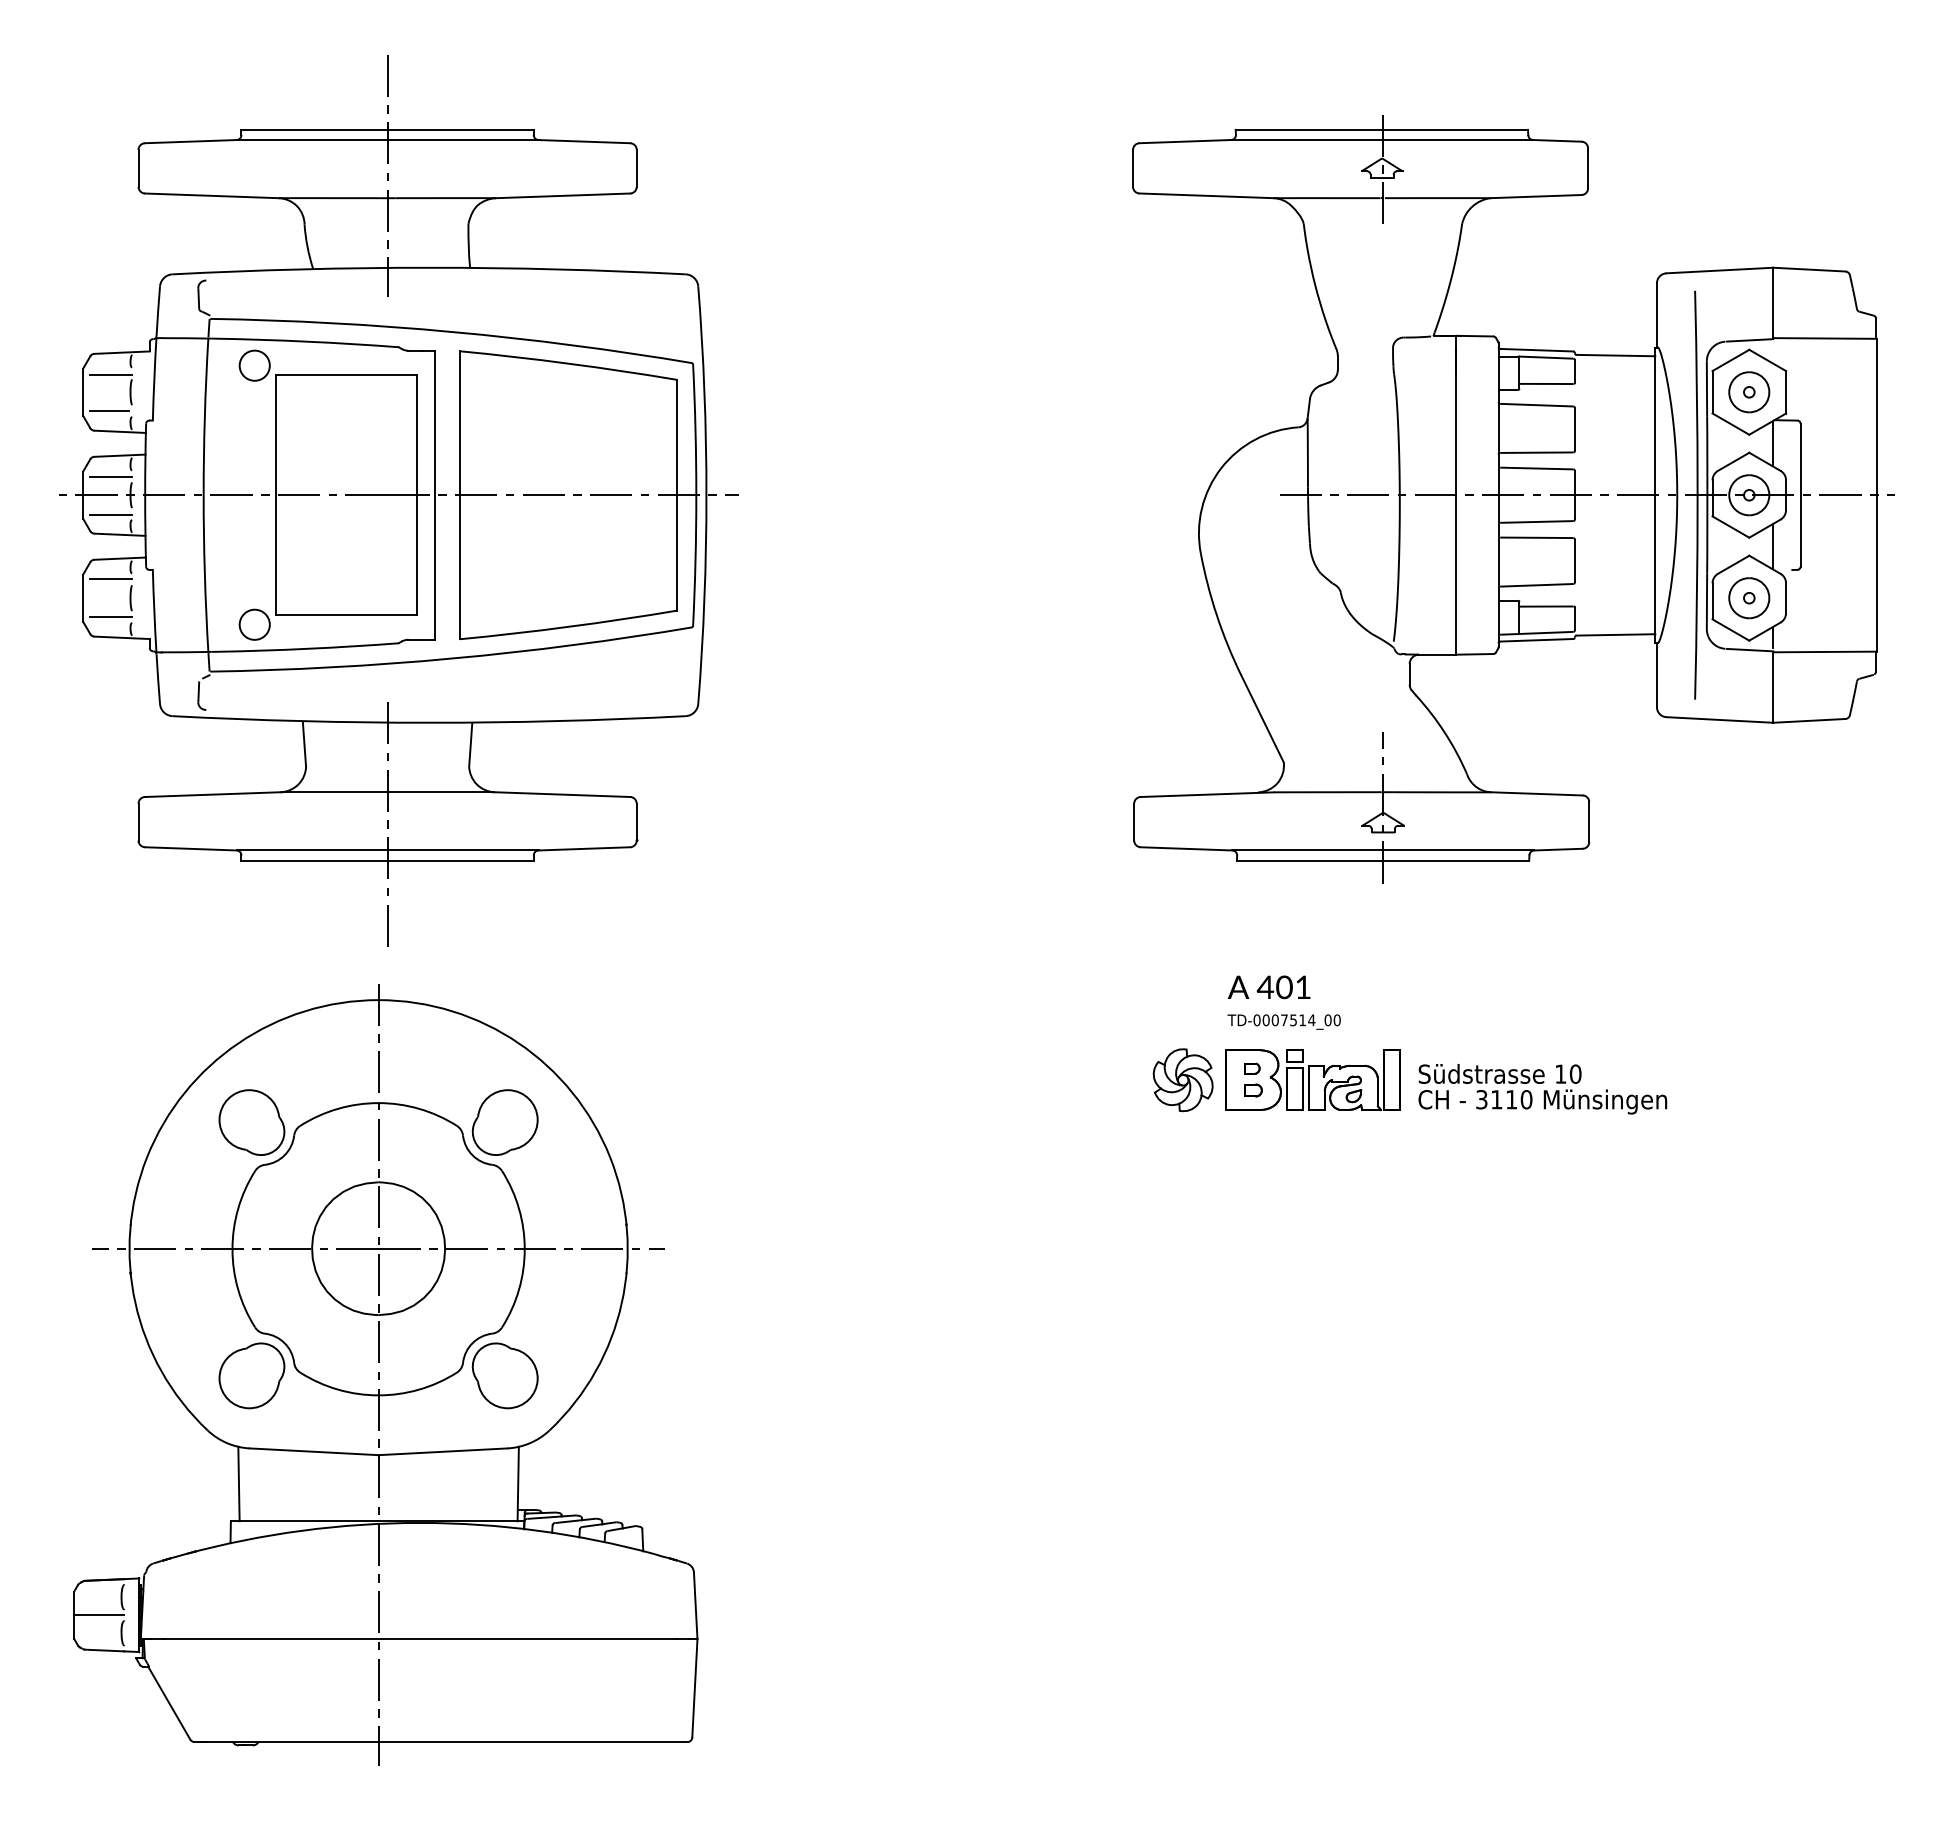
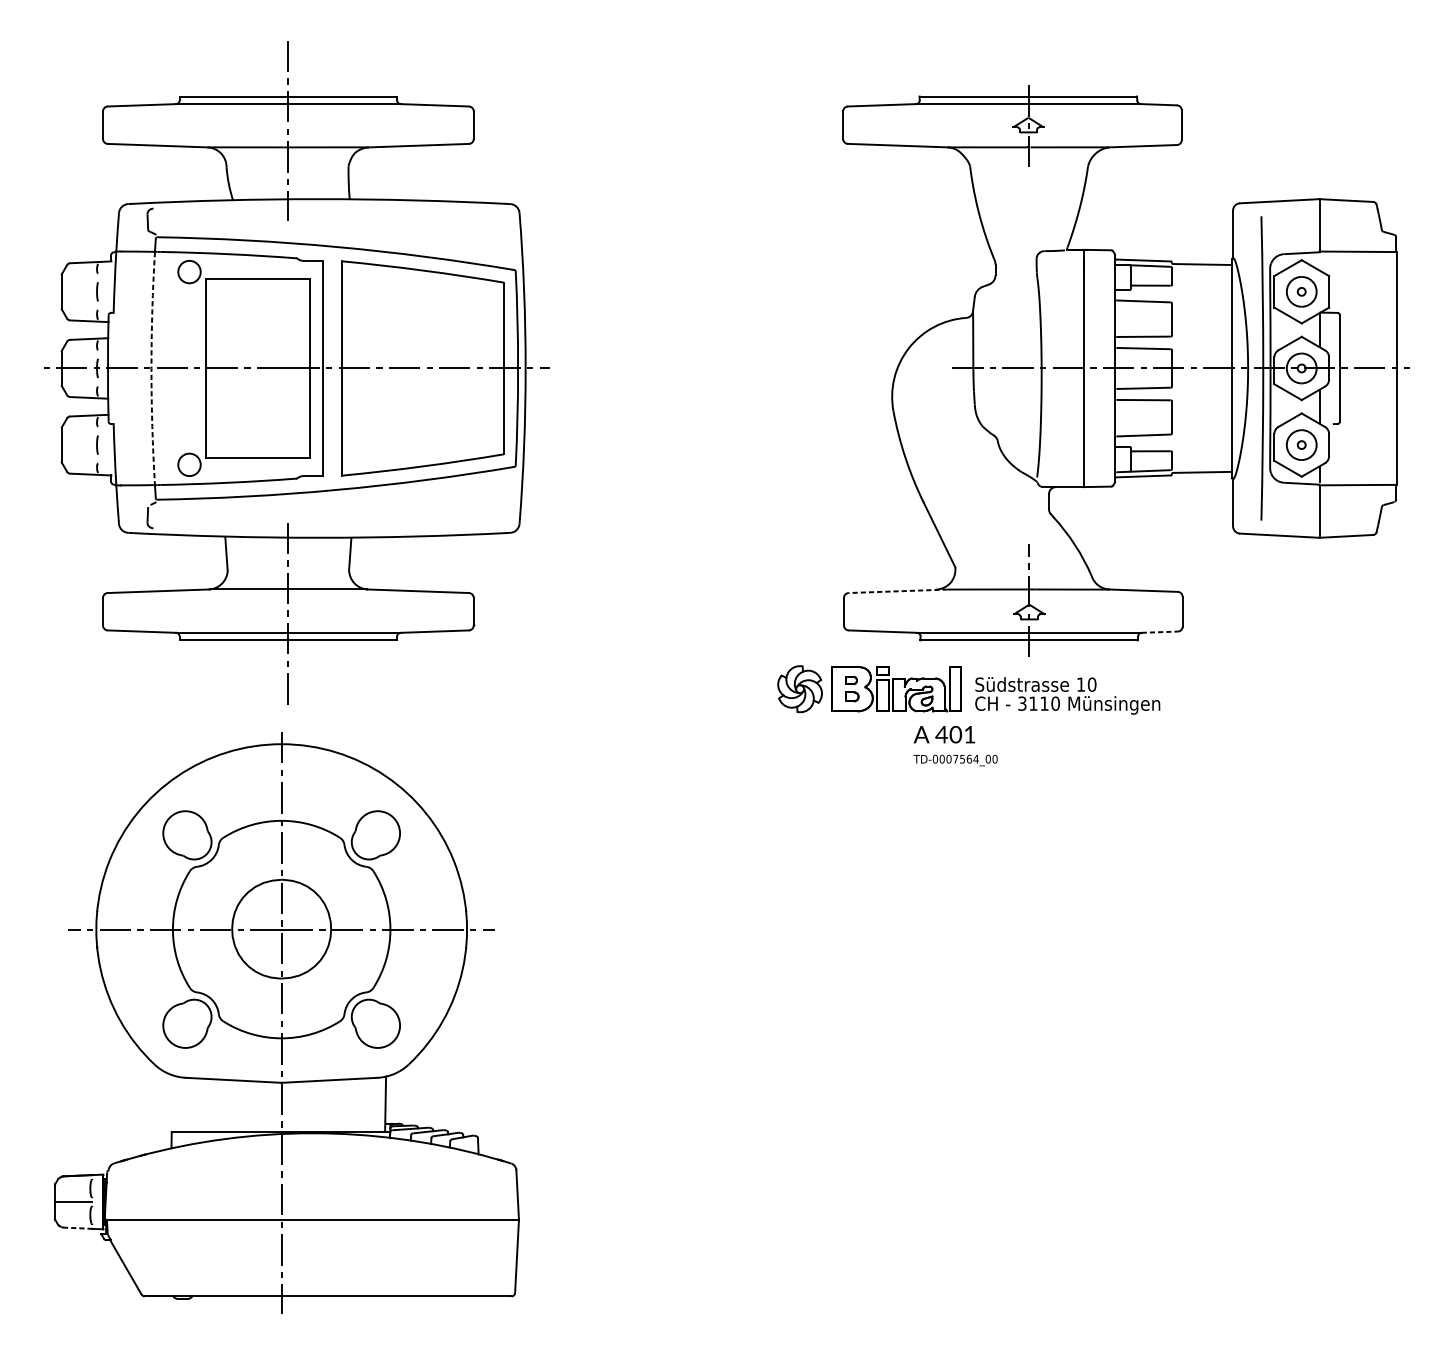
line: (111, 375) -> (82, 279), removed
line: (109, 410) -> (81, 305), removed
line: (111, 476) -> (82, 354), removed
arc: (203, 495) -> (151, 368), solid -> dashed
line: (111, 515) -> (82, 383), removed
line: (111, 578) -> (82, 430), removed
line: (111, 617) -> (82, 459), removed
line: (1207, 794) -> (898, 591), solid -> dashed
line: (1559, 849) -> (1160, 632), solid -> dashed
text: (1302, 1020) -> (969, 759), TD-0007514_00 -> TD-0007564_00
part: (1400, 1081) -> (961, 690), moved
line: (238, 1483) -> (177, 1103), removed
line: (104, 1650) -> (77, 1228), solid -> dashed

